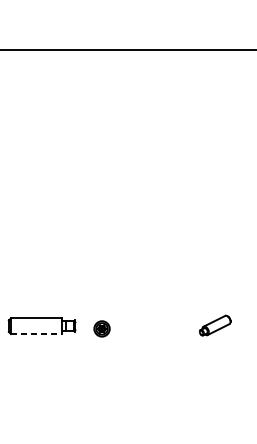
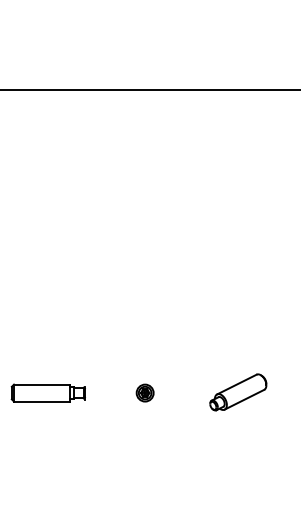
part: (215, 325) -> (238, 392), size x1.67
part: (101, 328) -> (144, 392), moved
line: (35, 333) -> (41, 401), dashed -> solid

